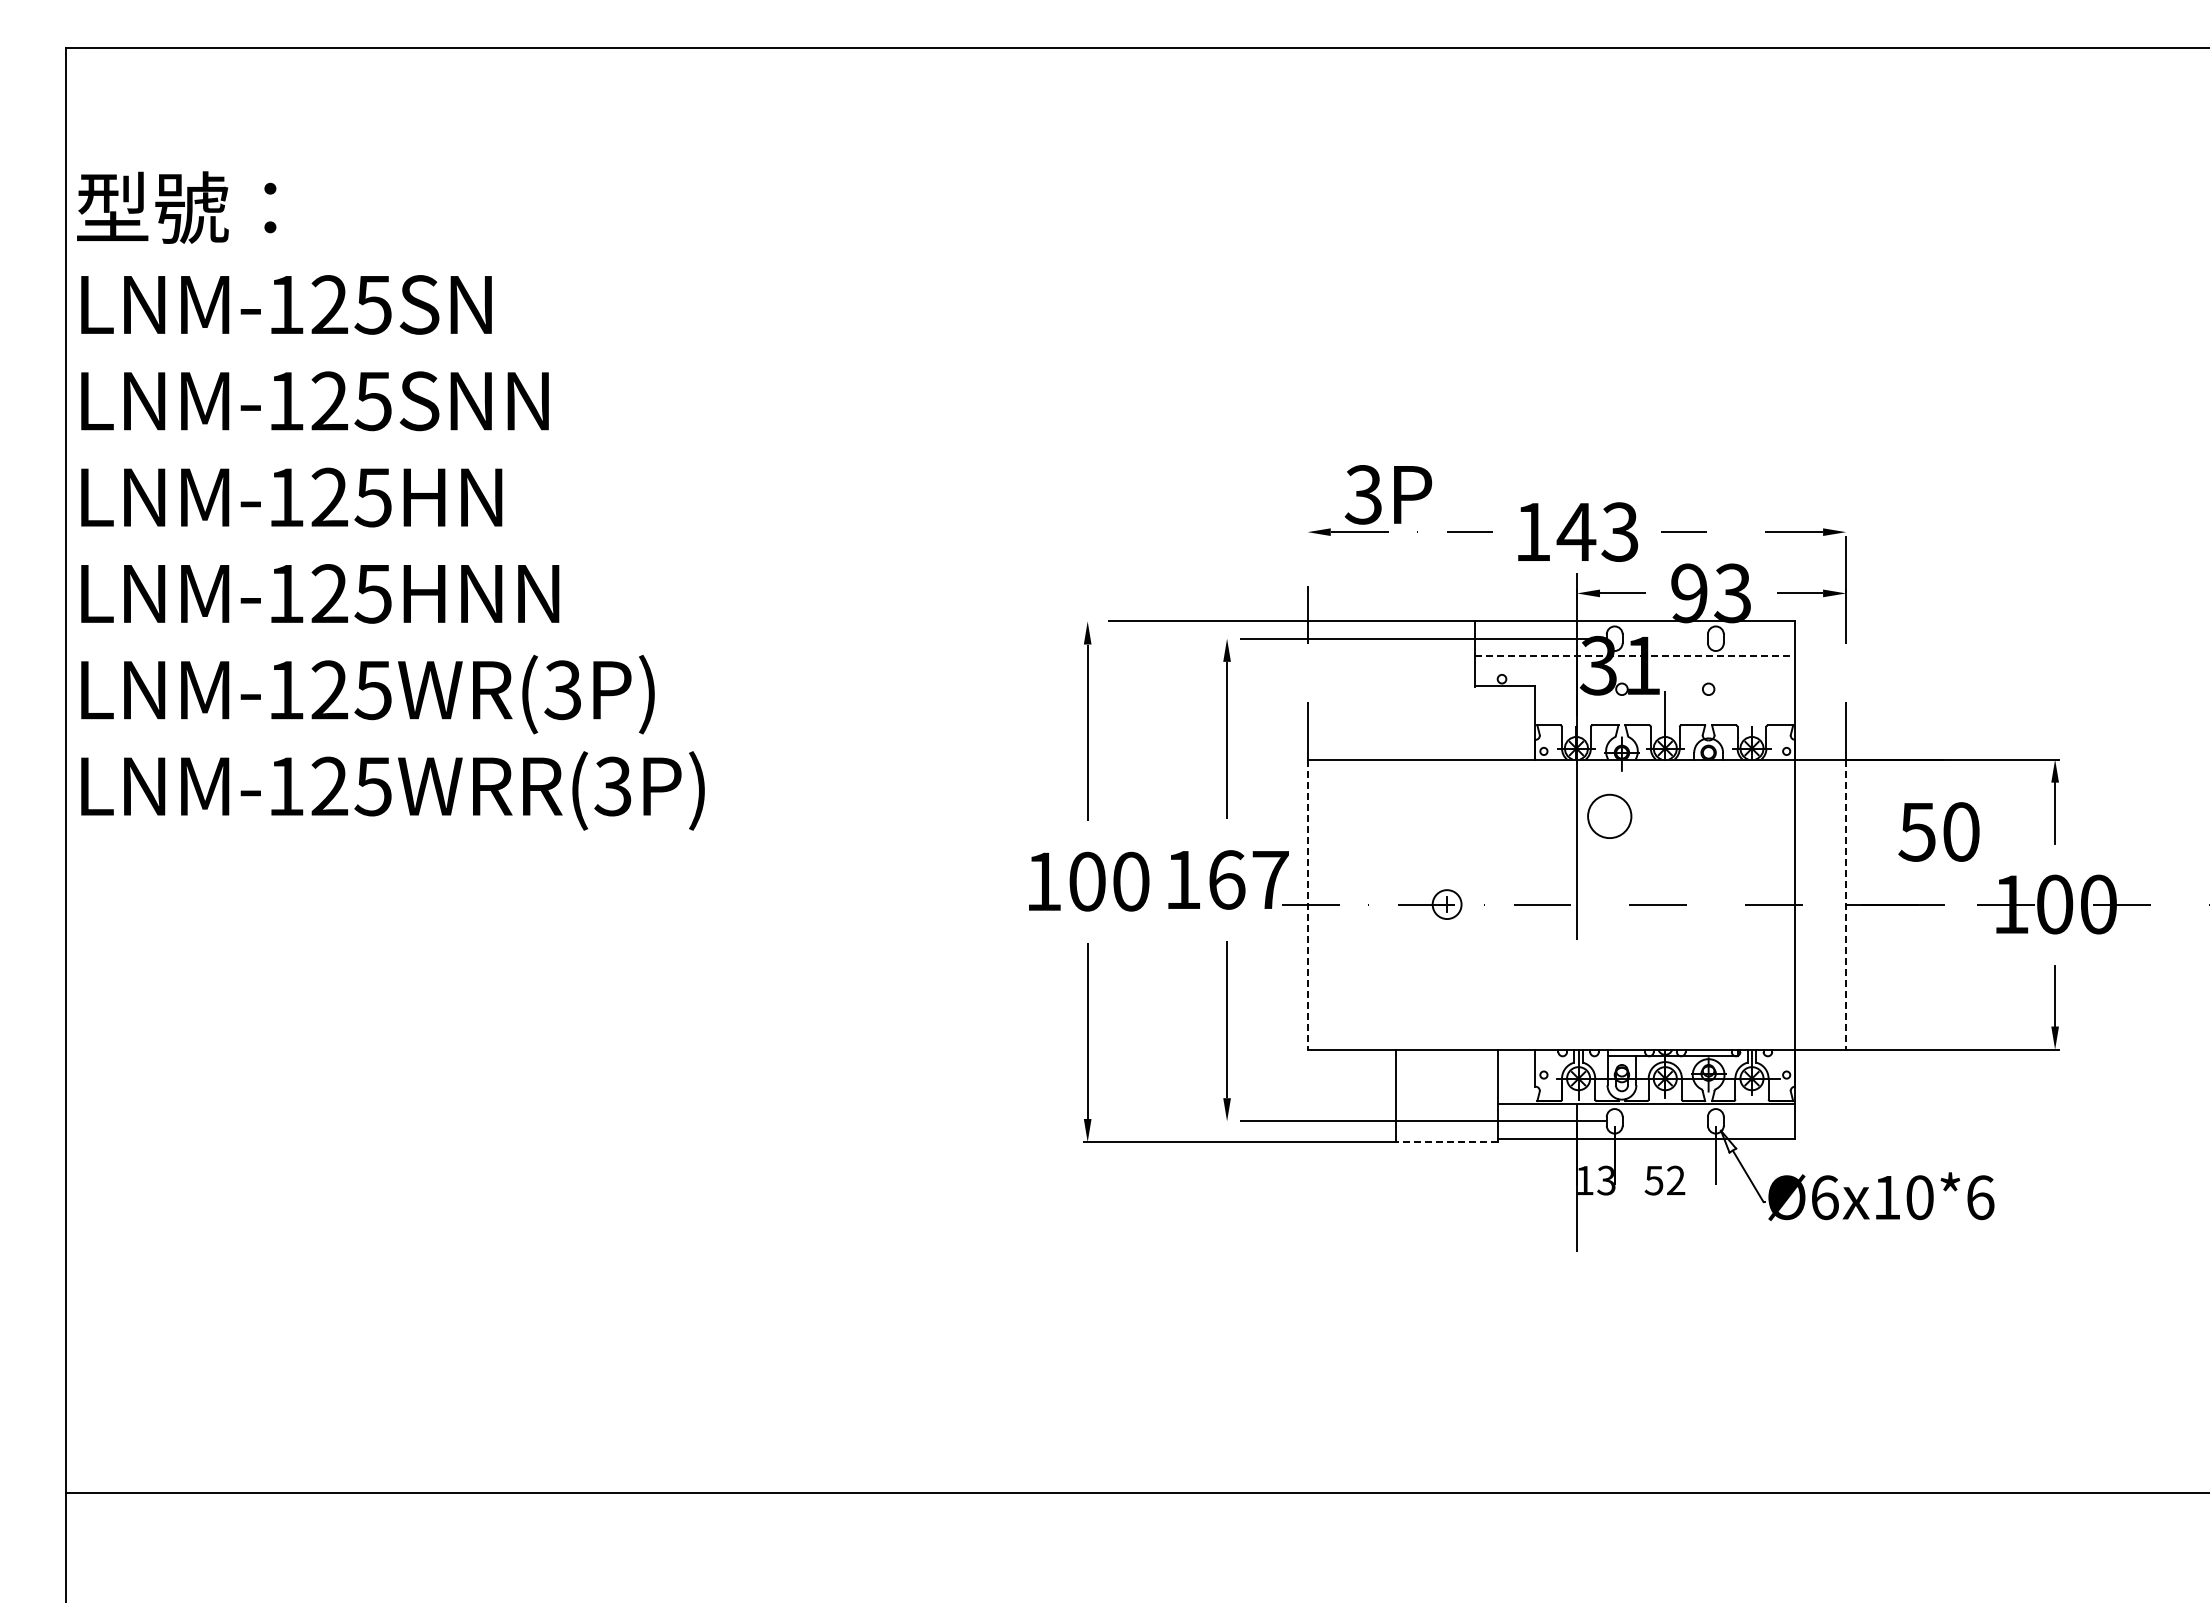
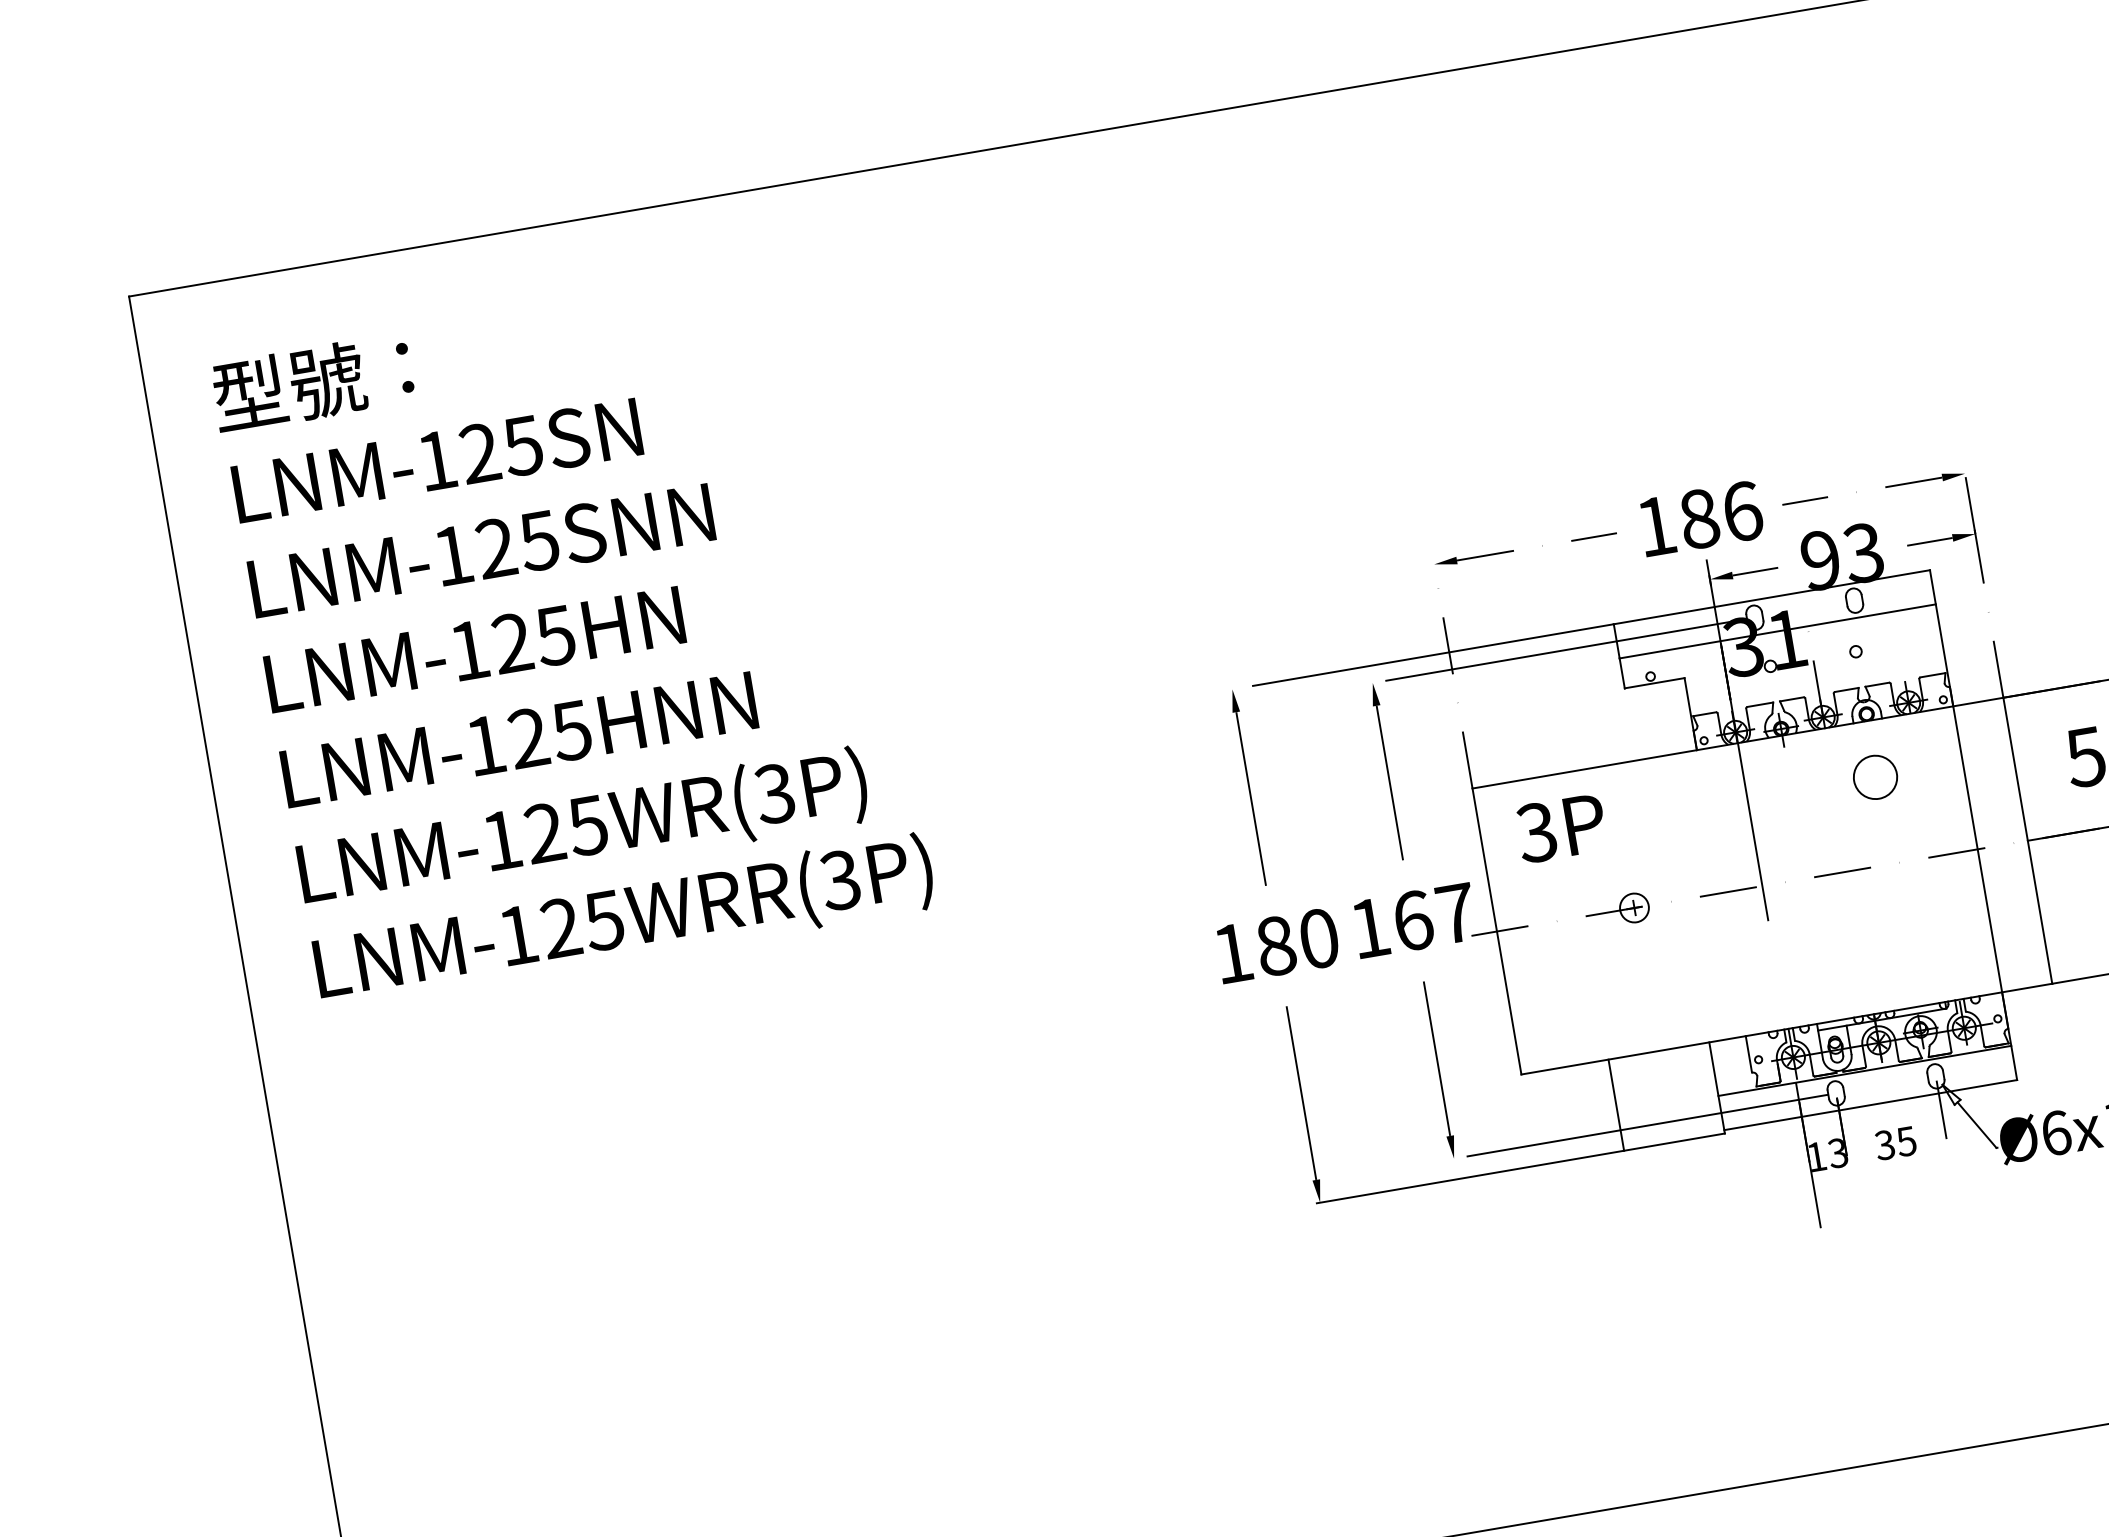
text: (1388, 494) -> (1561, 828), moved
text: (390, 500) -> (572, 635), moved
text: (1597, 531) -> (1719, 514), 143 -> 186
line: (1635, 656) -> (1778, 631), dashed -> solid
circle: (1609, 815) -> (1875, 776), moved
text: (1087, 881) -> (1276, 945), 100 -> 180
line: (1307, 905) -> (1496, 932), dashed -> solid
line: (1846, 905) -> (2028, 841), dashed -> solid
line: (1446, 1142) -> (1673, 1142), dashed -> solid
text: (1665, 1180) -> (1896, 1143), 52 -> 35

